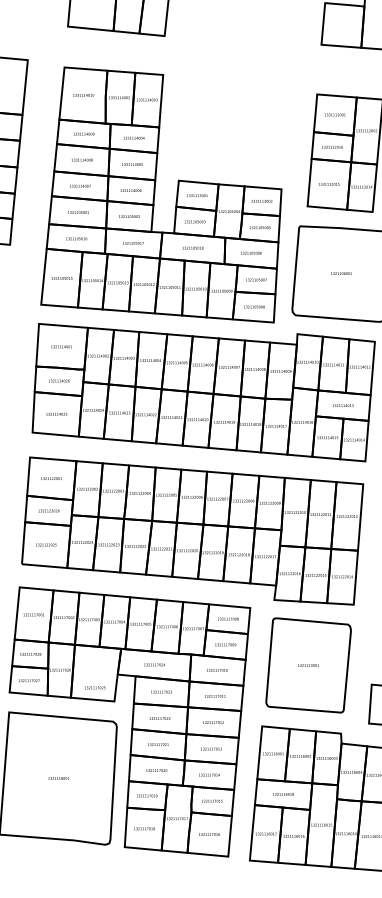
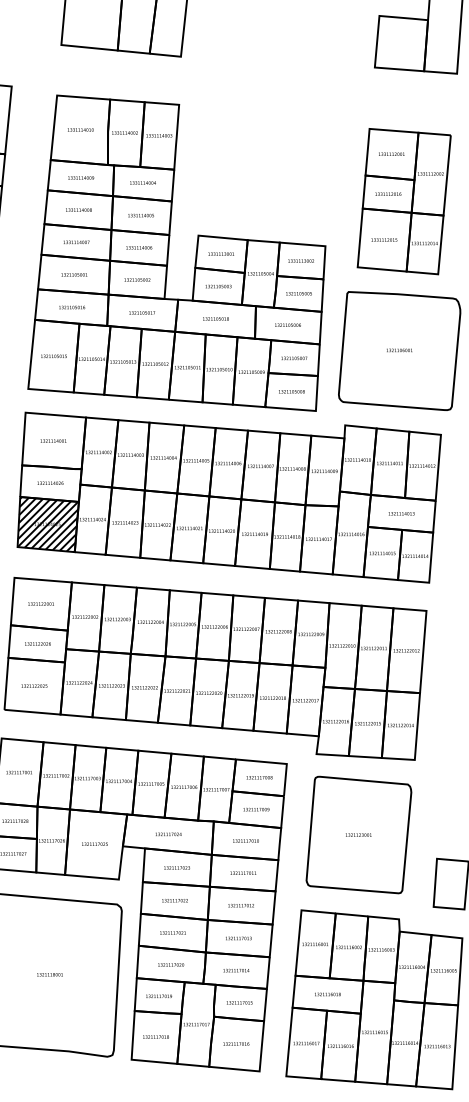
hatch: (56, 414) -> (47, 524), added
text: (94, 687) -> (94, 843), moved

